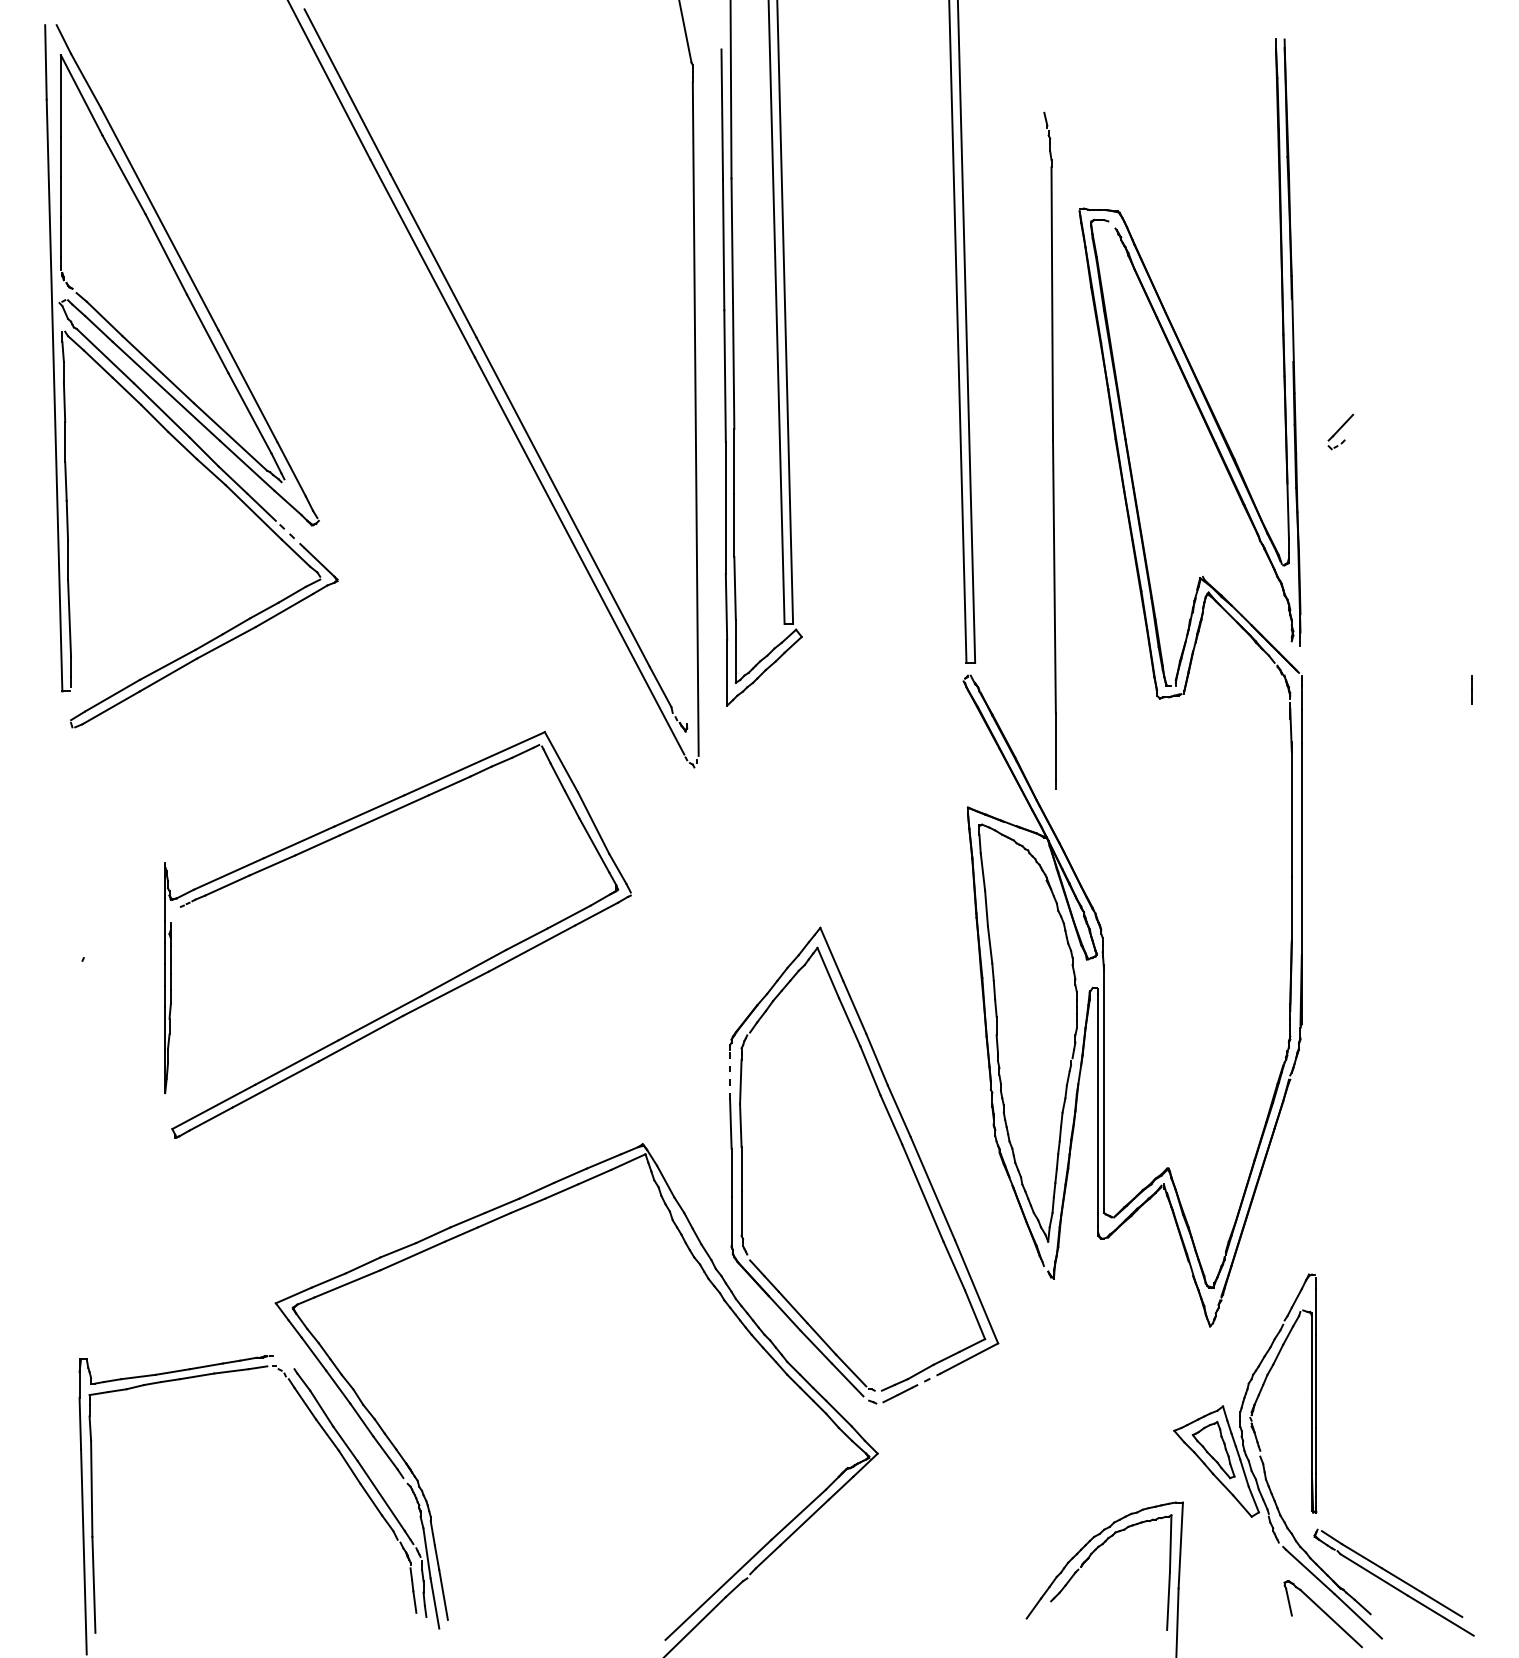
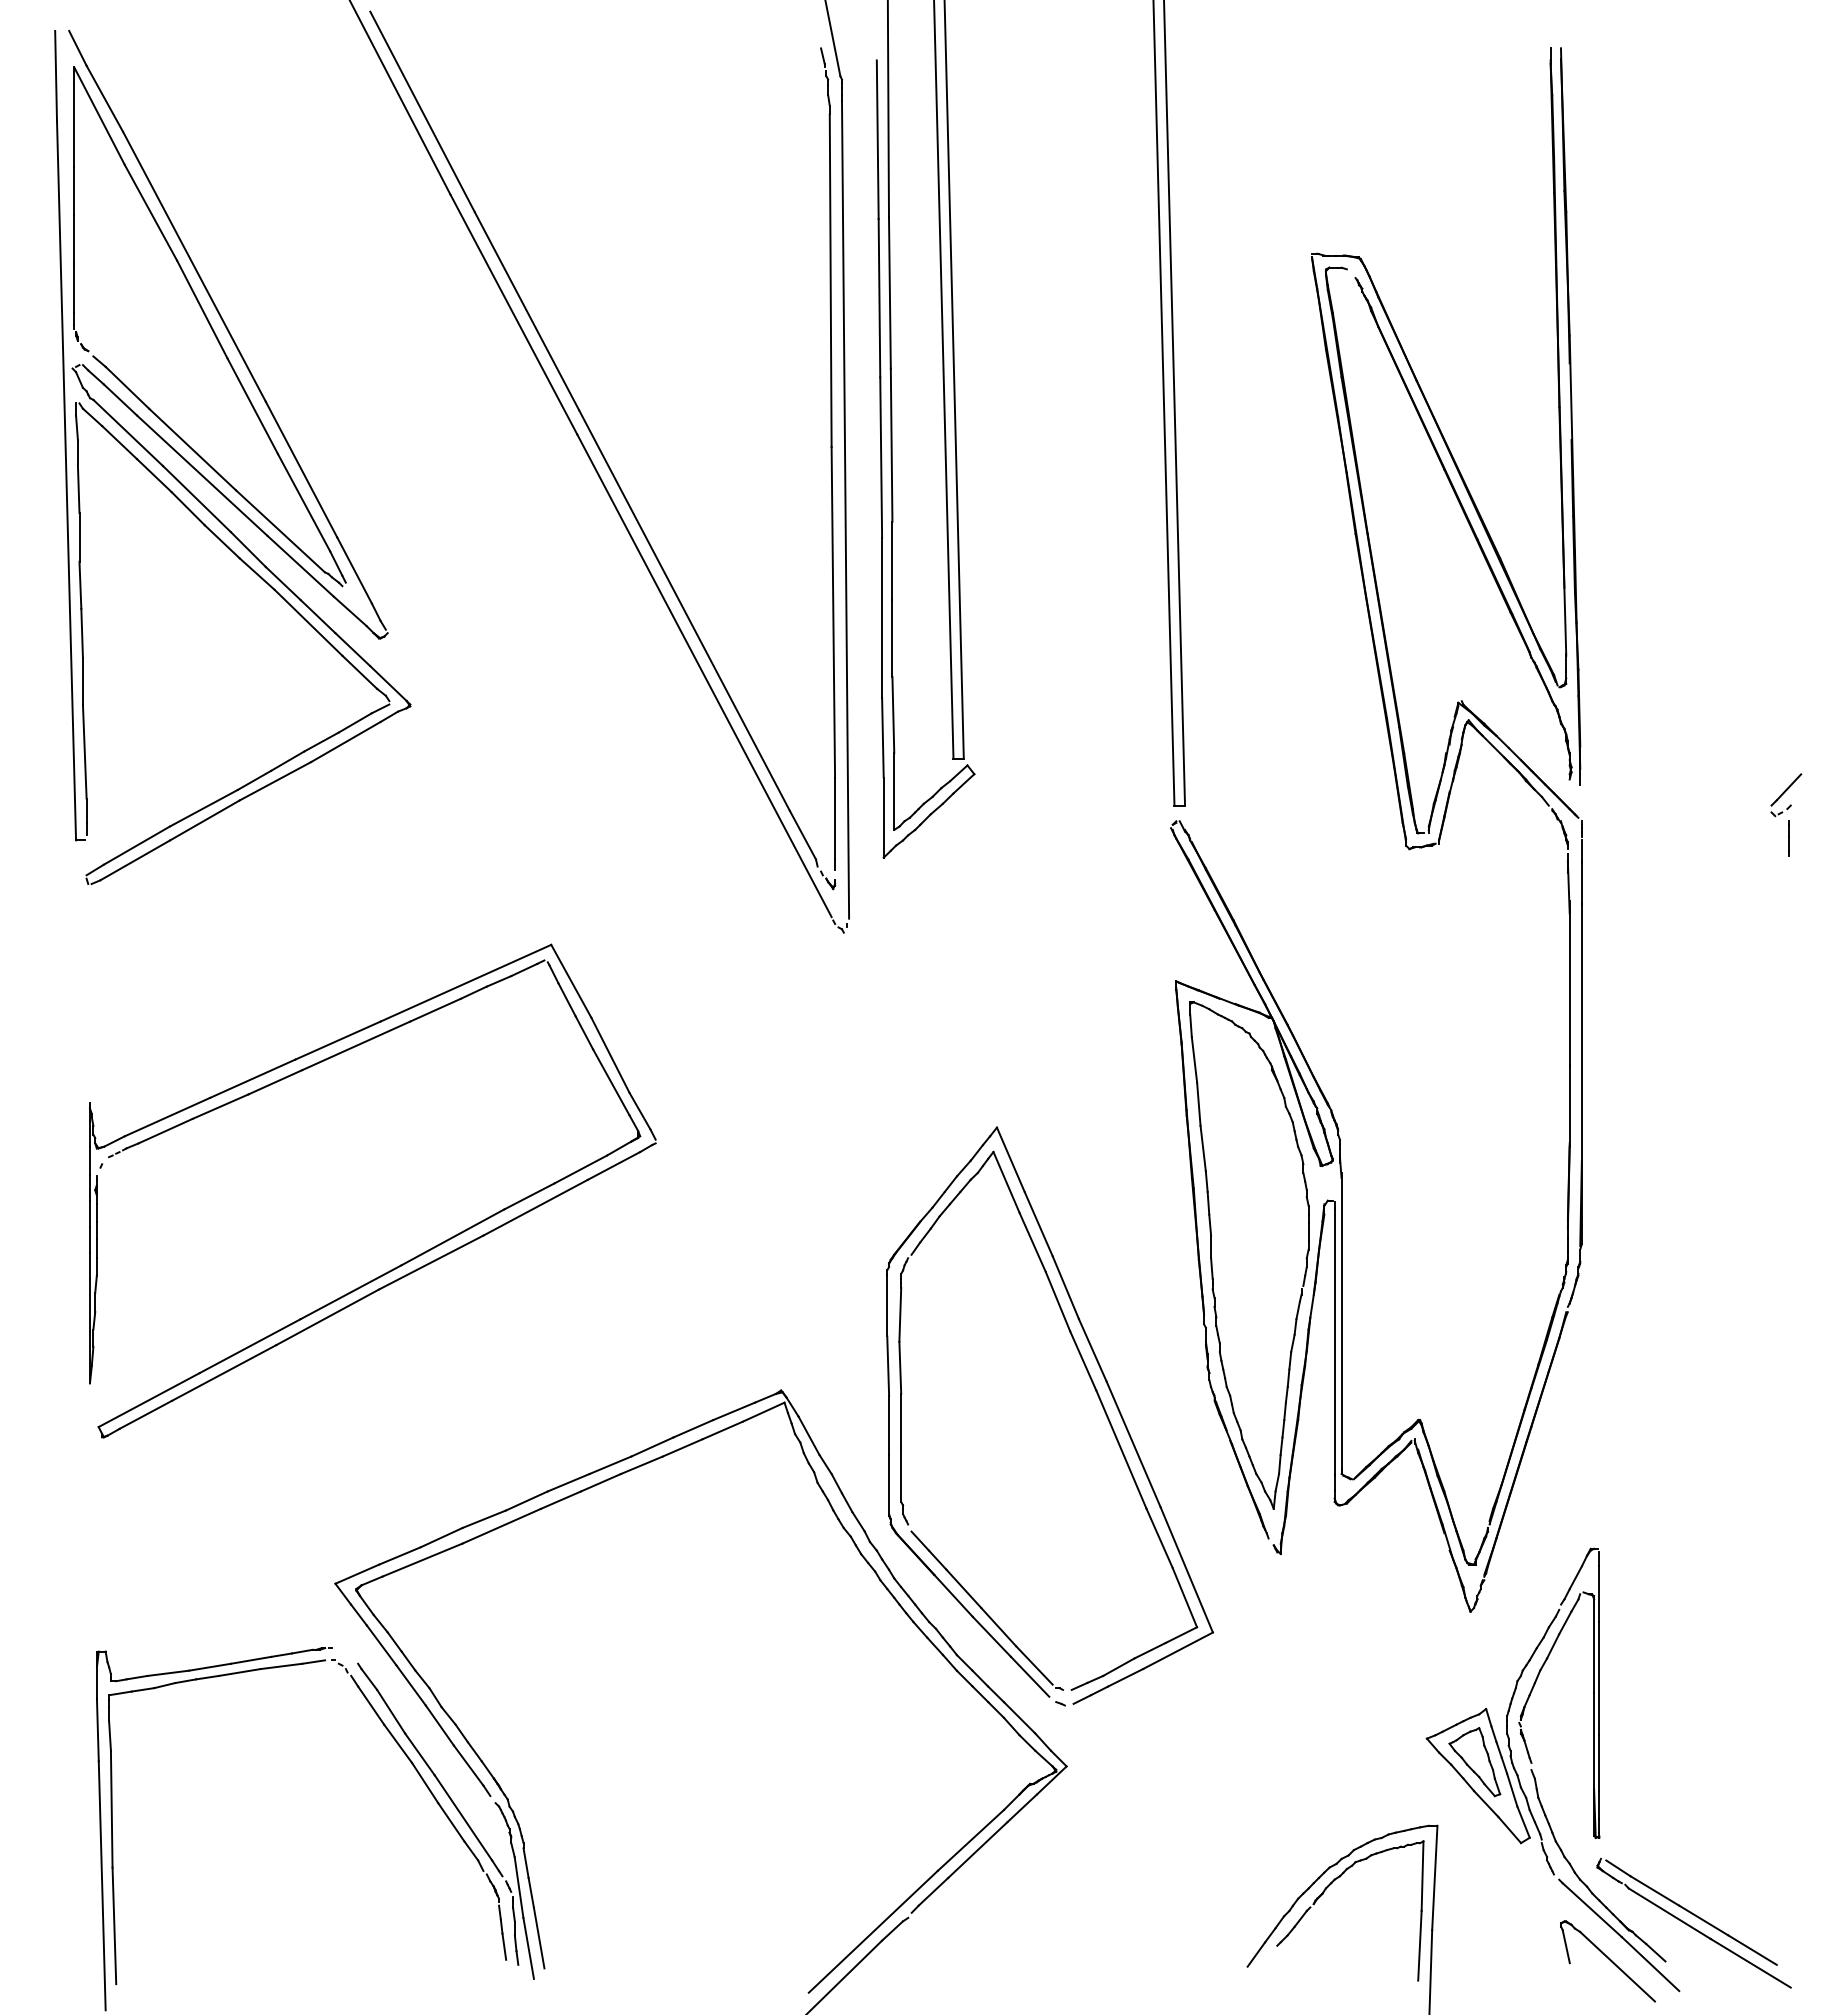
part: (1341, 432) -> (1786, 795), moved
part: (1049, 450) -> (827, 458), moved
line: (289, 534) -> (352, 649), dashed -> solid
part: (428, 991) -> (409, 1259), moved
line: (730, 1073) -> (887, 1304), dashed -> solid
line: (926, 1380) -> (1125, 1677), dashed -> solid

